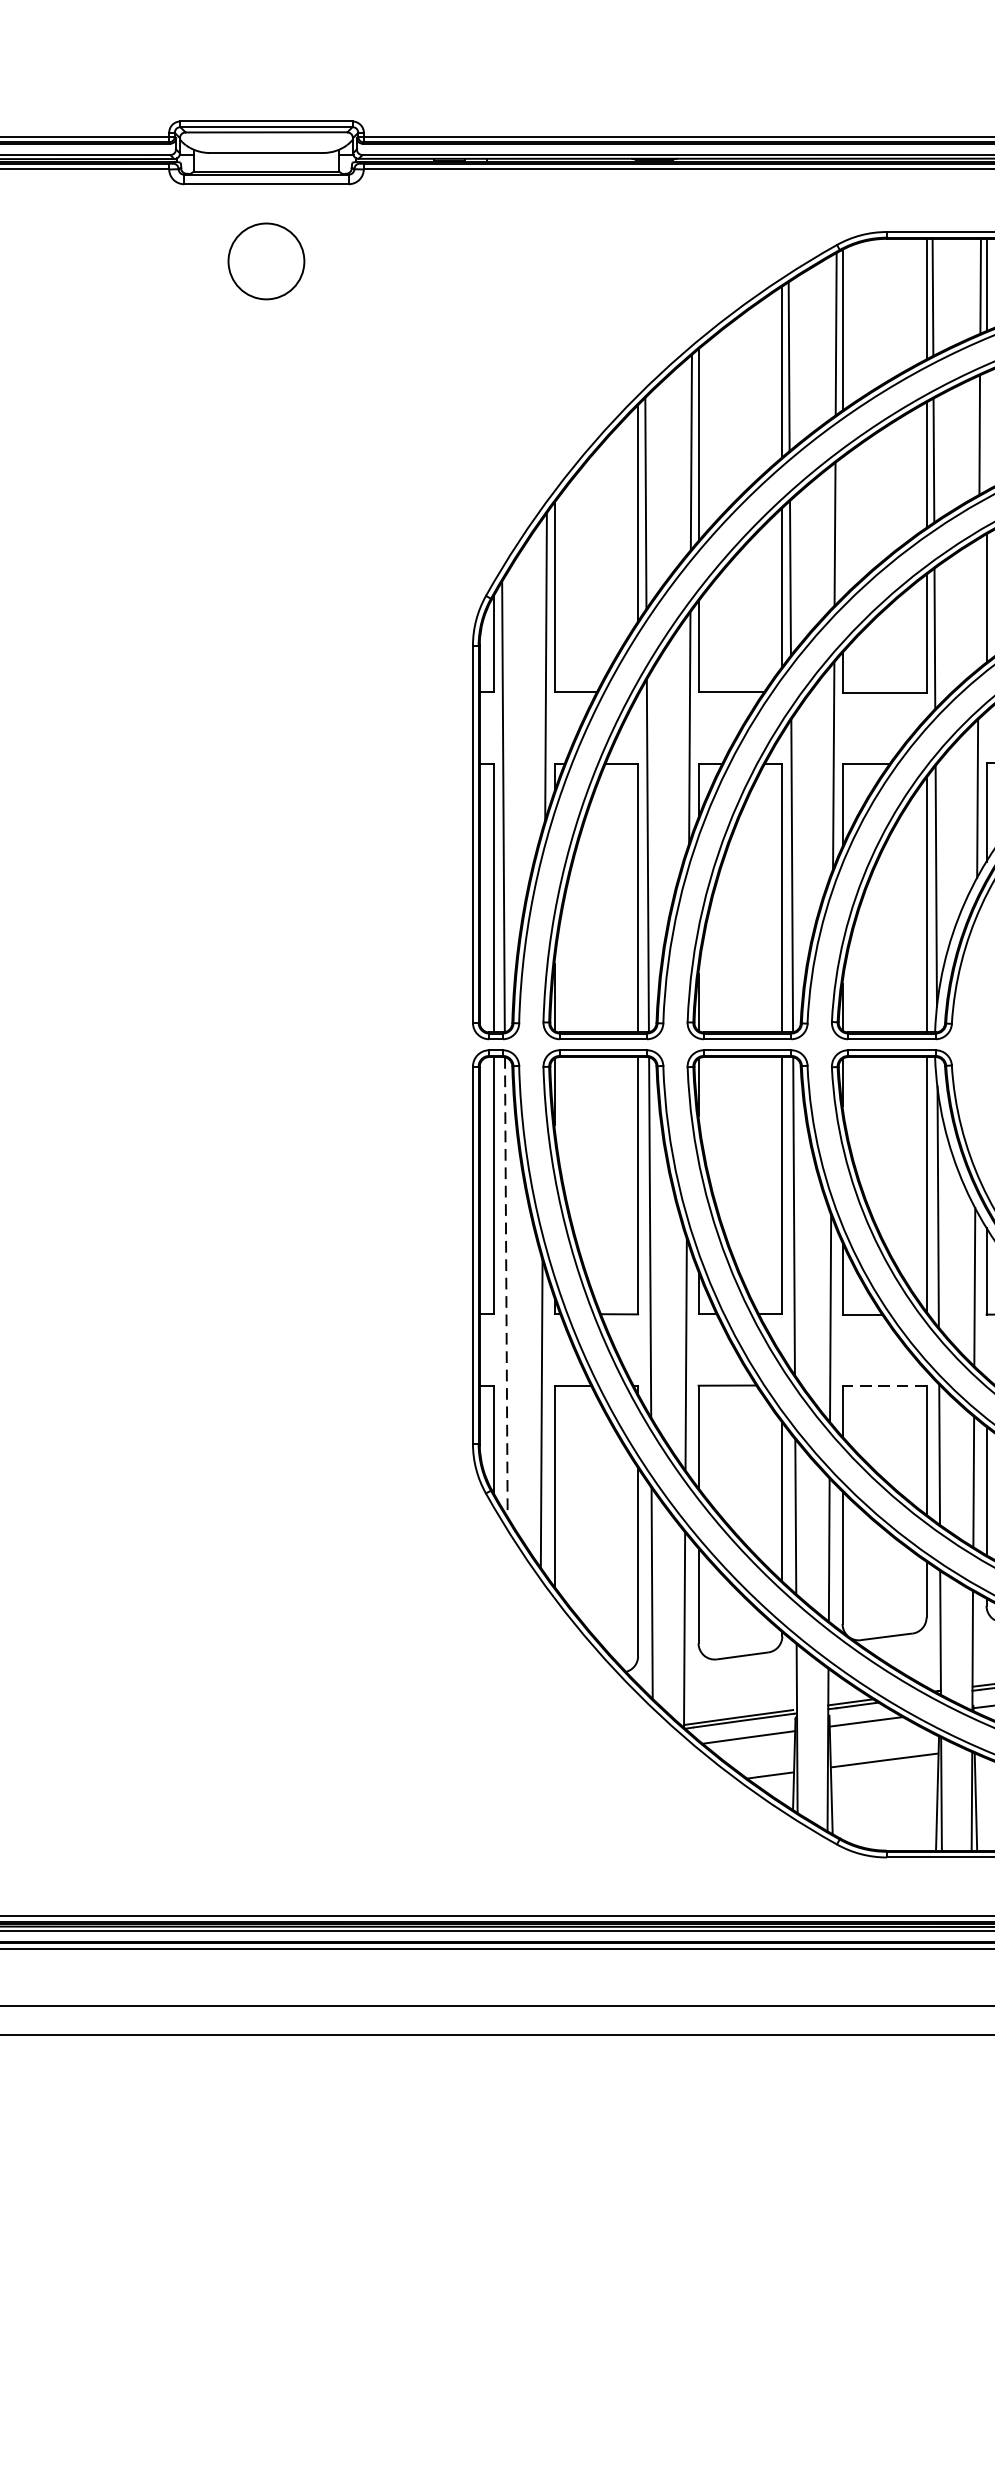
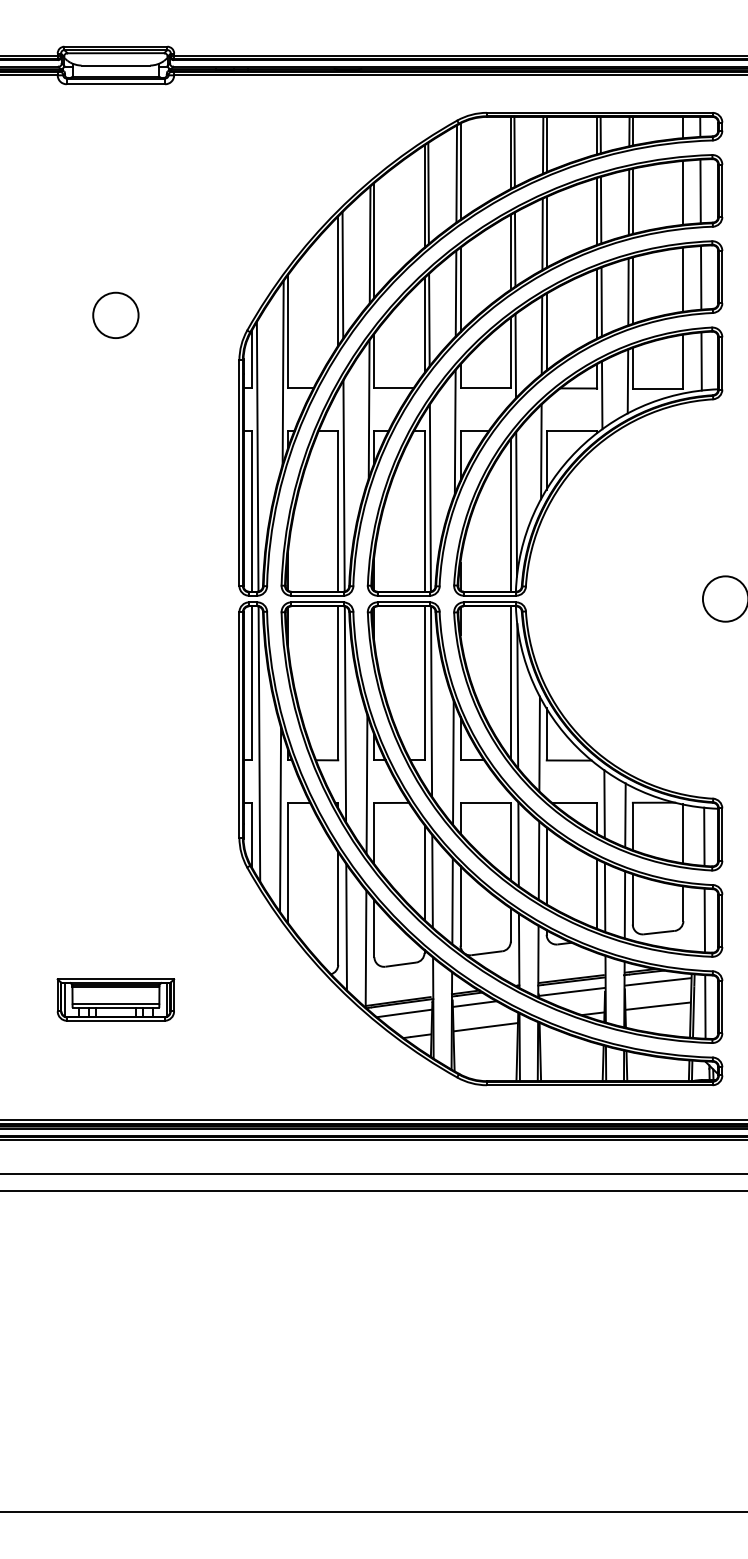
circle: (265, 259) -> (115, 314), moved
line: (986, 432) -> (546, 232), added
line: (842, 527) -> (460, 289), added
line: (977, 604) -> (541, 335), added
line: (506, 1287) -> (259, 744), dashed -> solid
line: (884, 1384) -> (485, 802), dashed -> solid
part: (265, 1714) -> (115, 999), added

